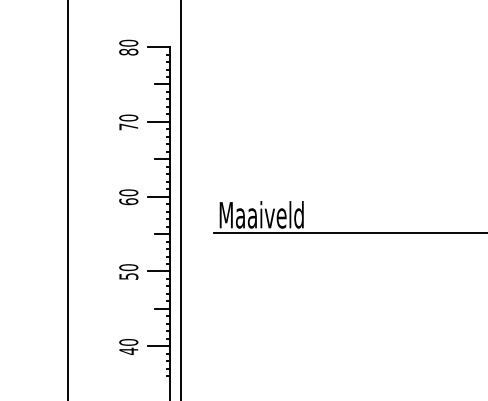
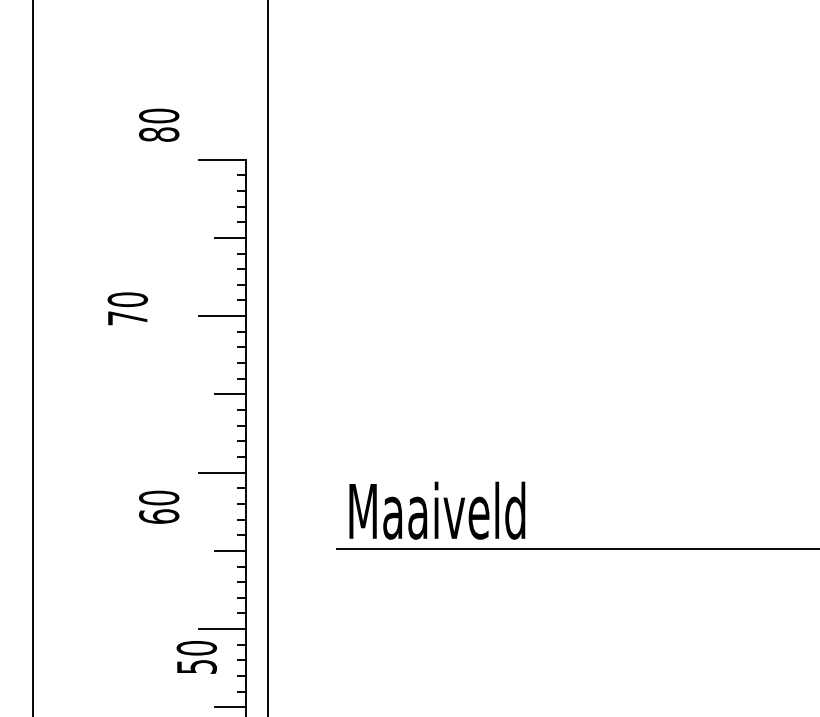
text: (128, 47) -> (158, 124), moved
text: (128, 122) -> (127, 309), moved
text: (128, 197) -> (158, 507), moved
text: (128, 271) -> (196, 656), moved

